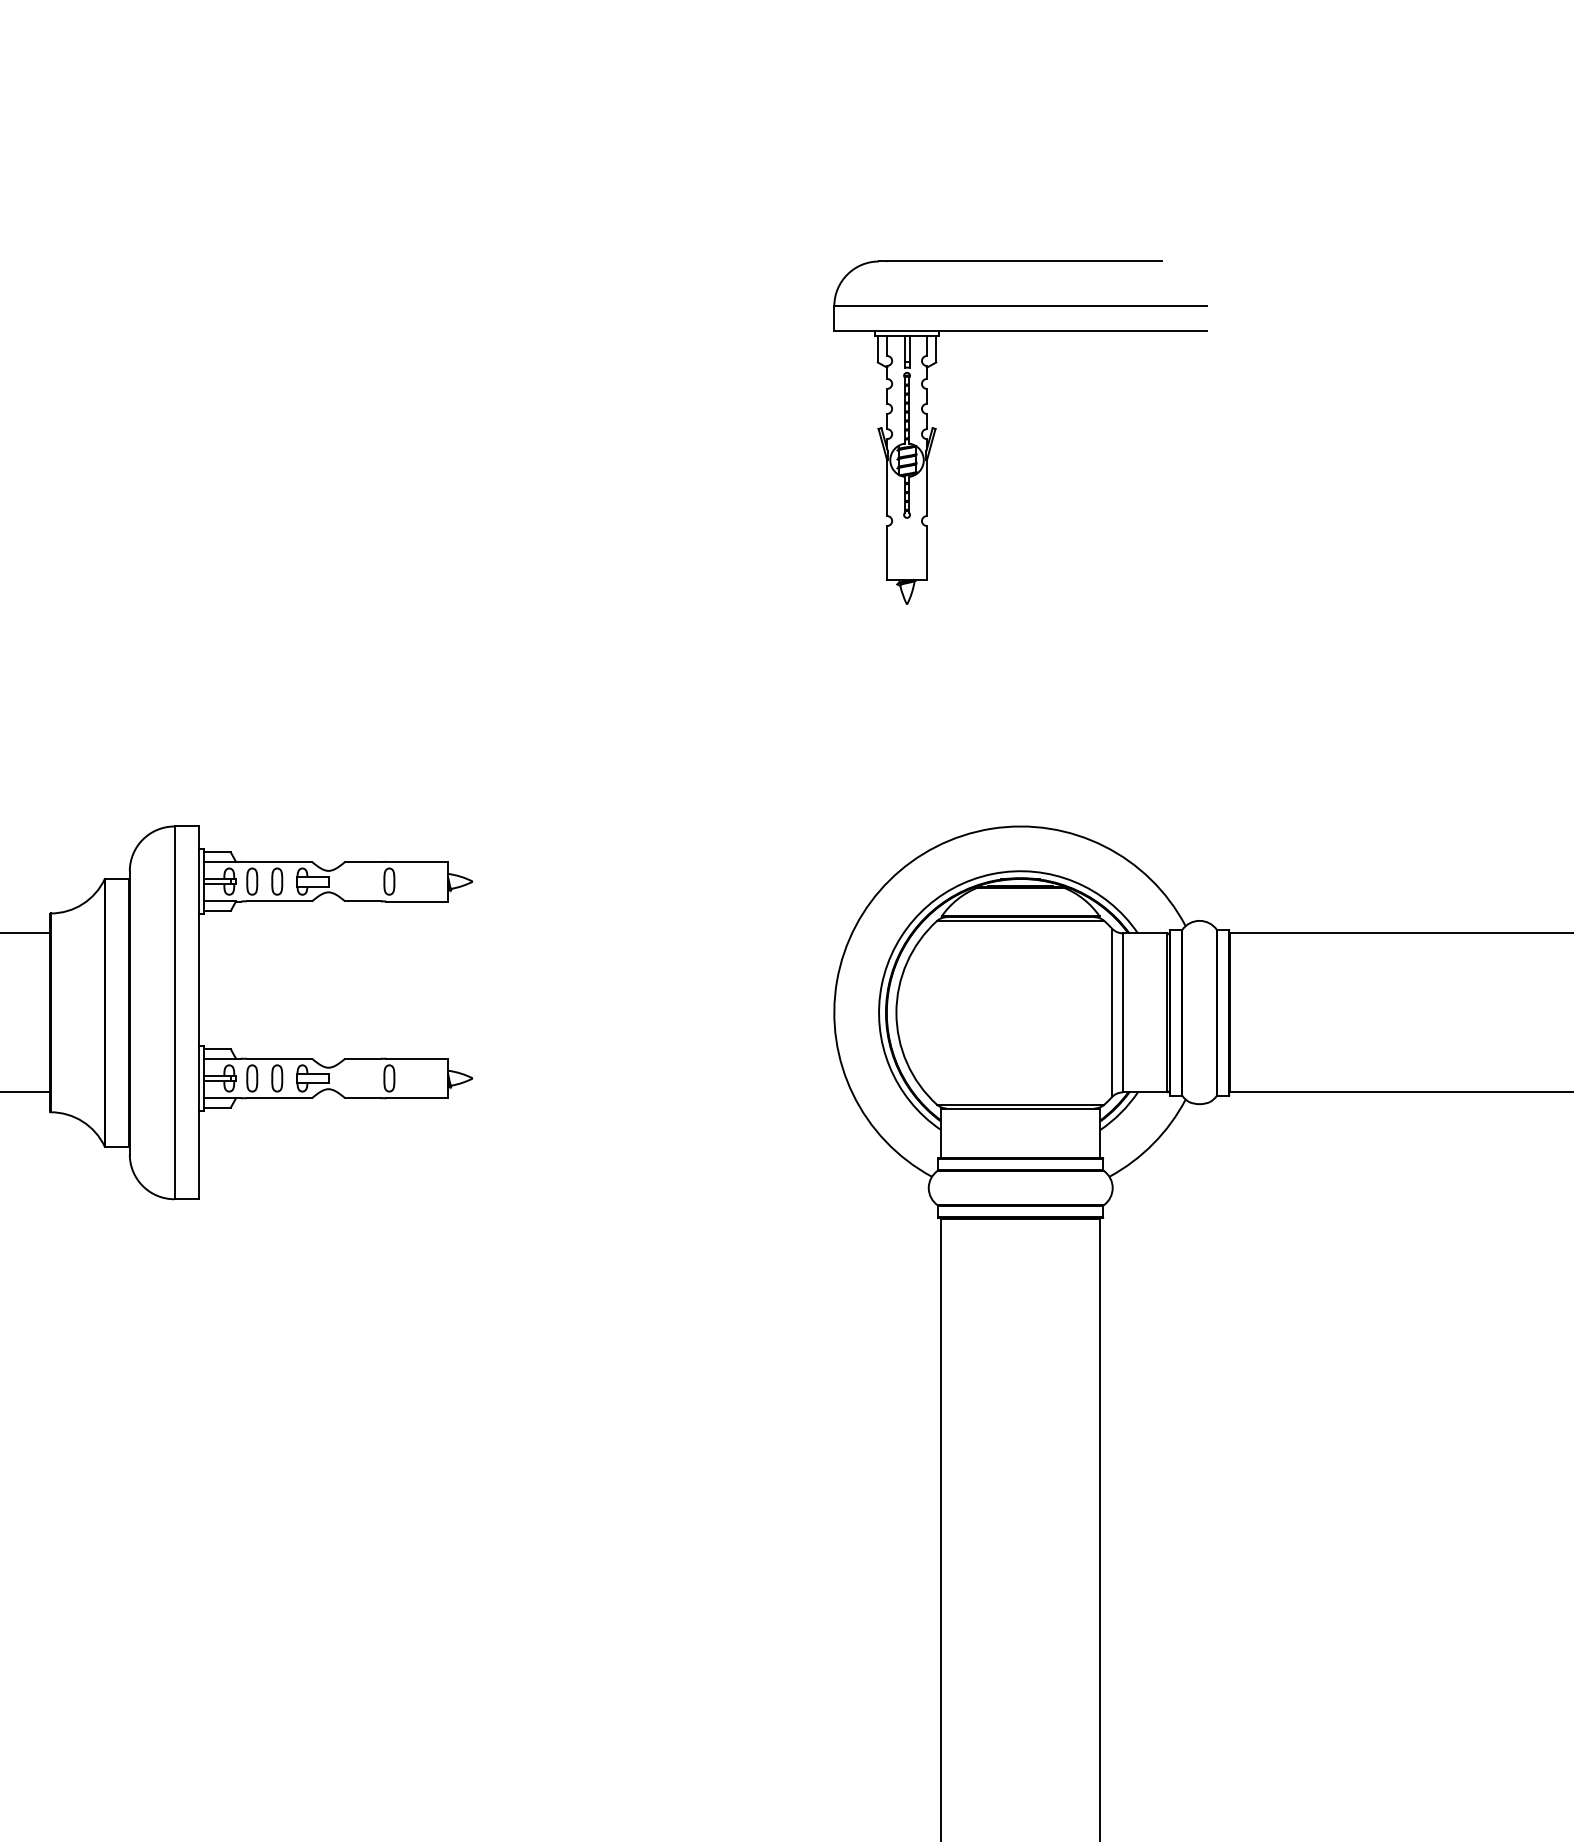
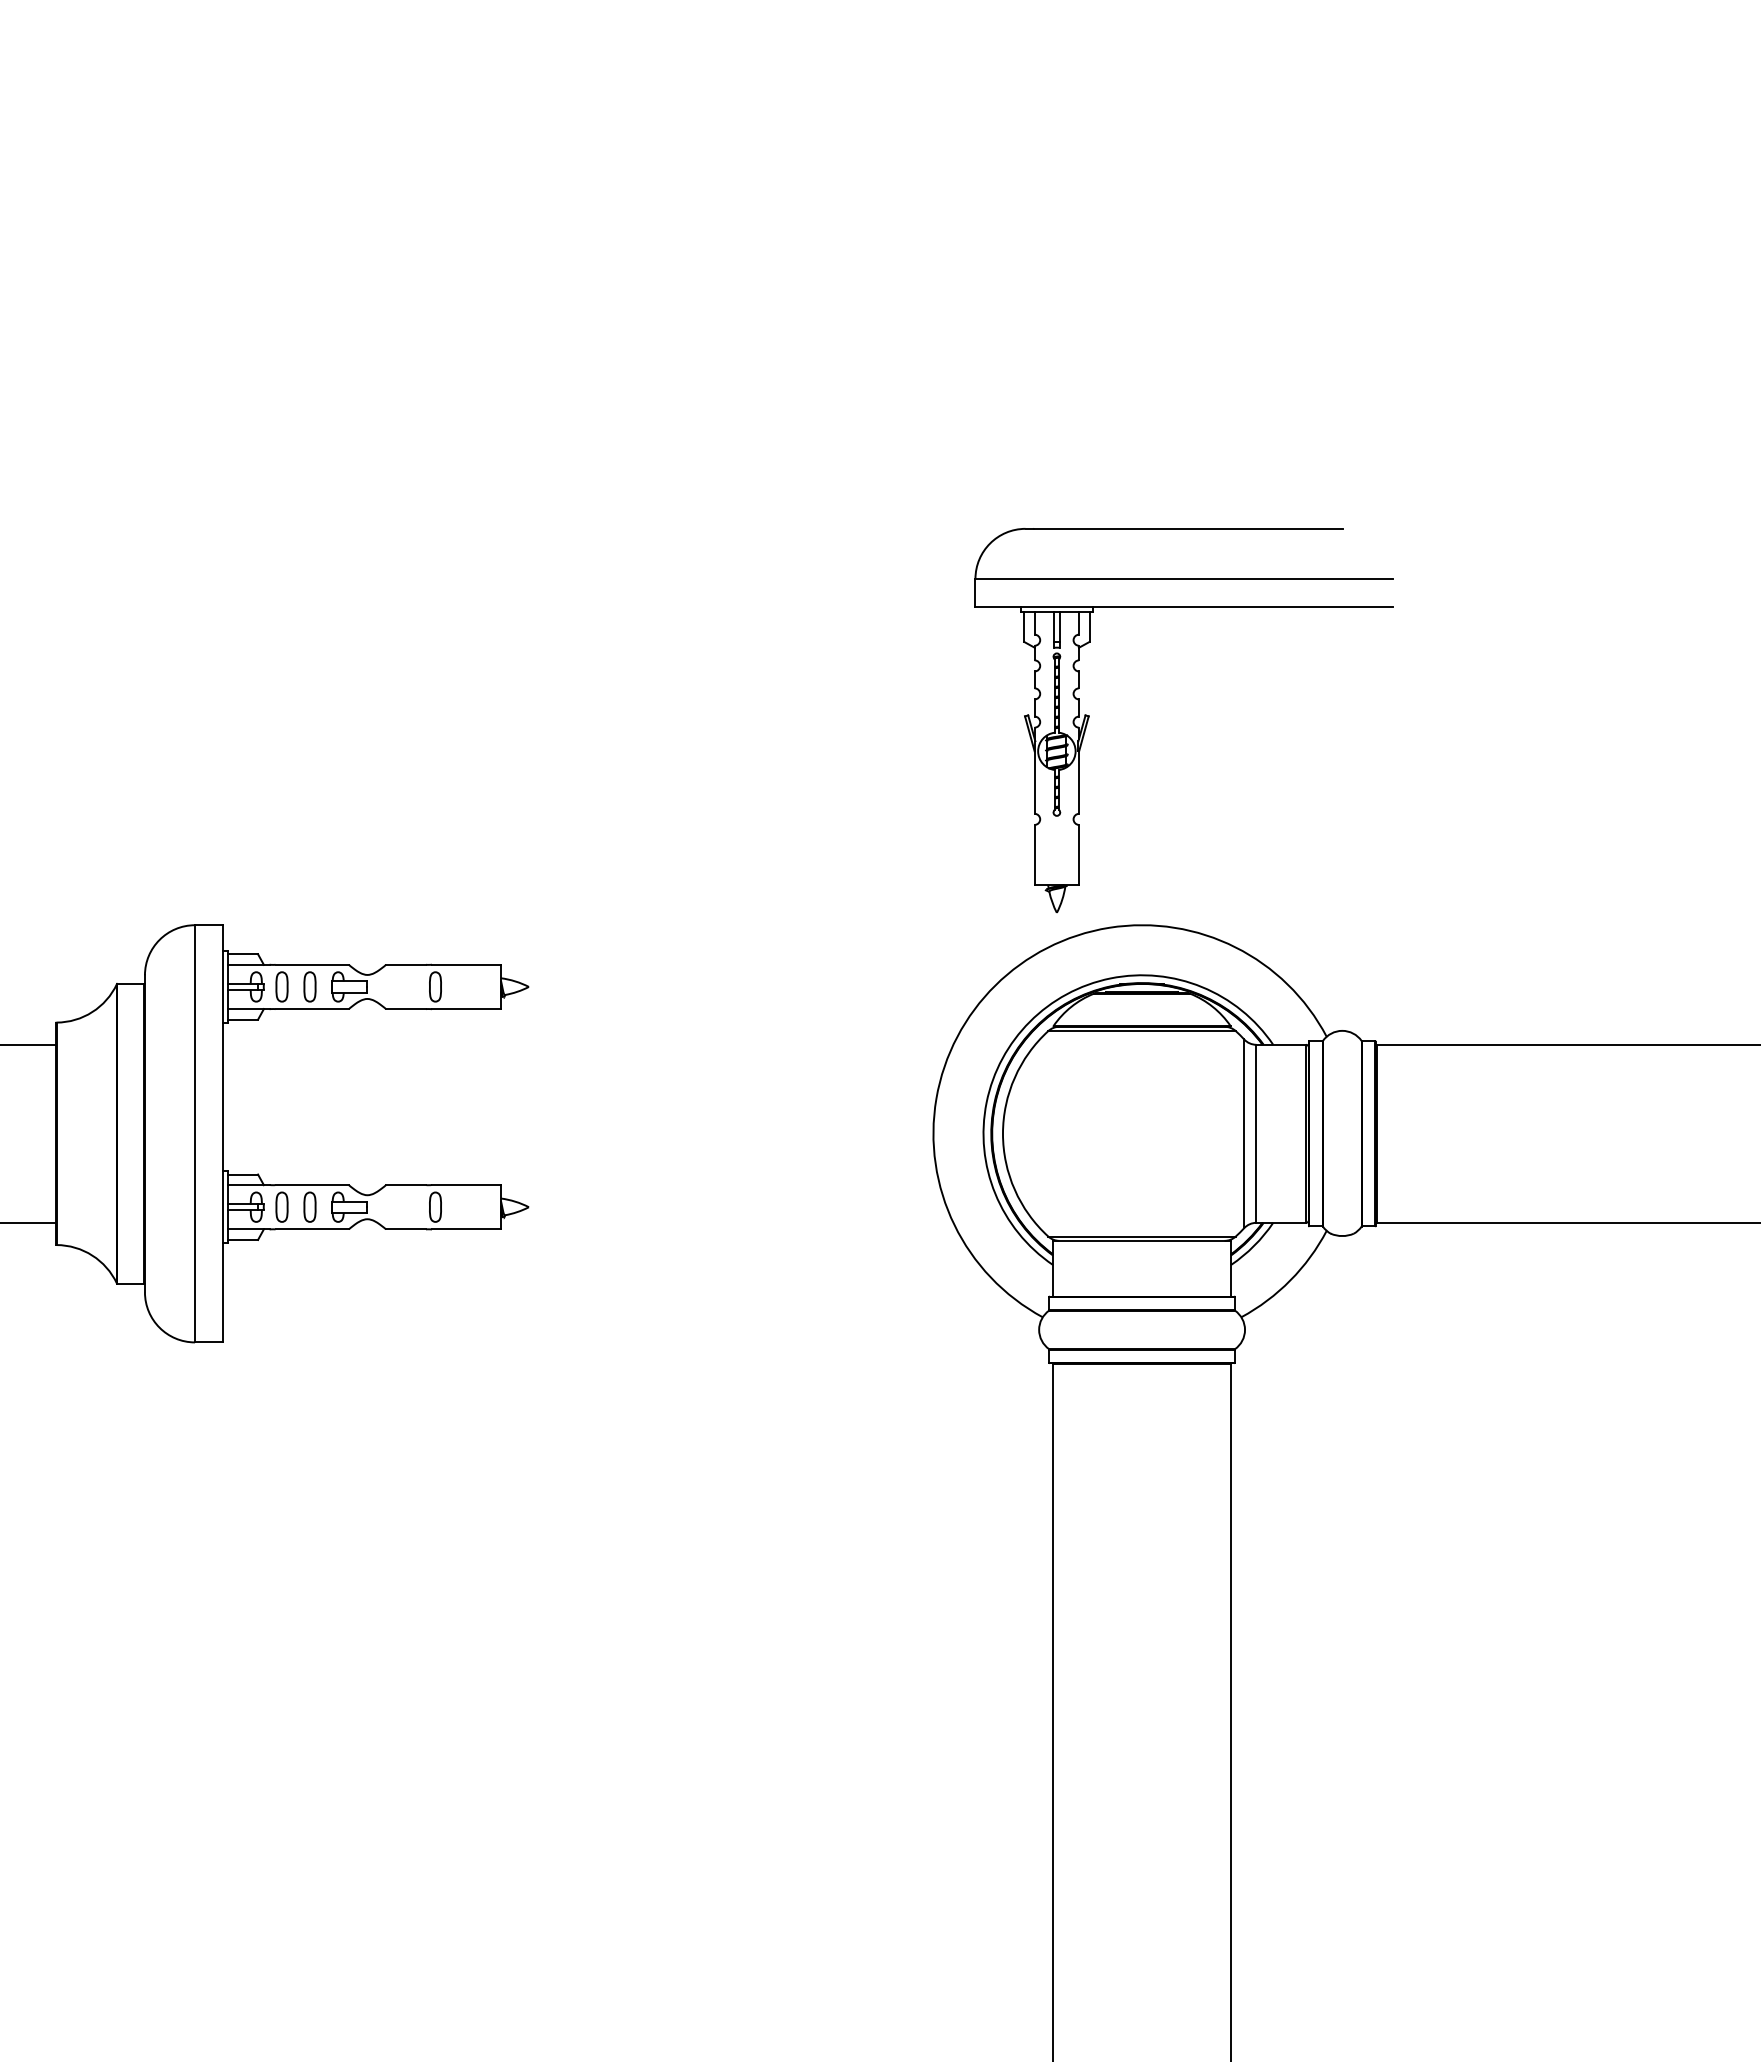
part: (936, 430) -> (1089, 718), moved

